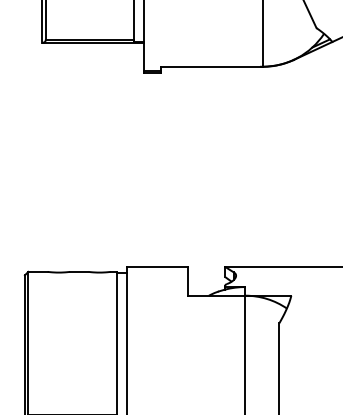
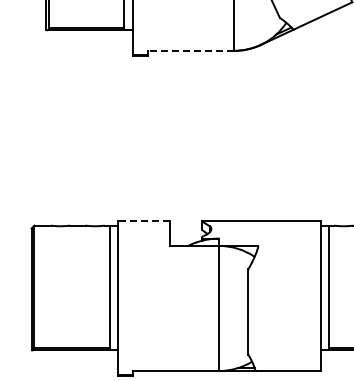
line: (211, 66) -> (190, 50), solid -> dashed
line: (156, 267) -> (143, 221), solid -> dashed

